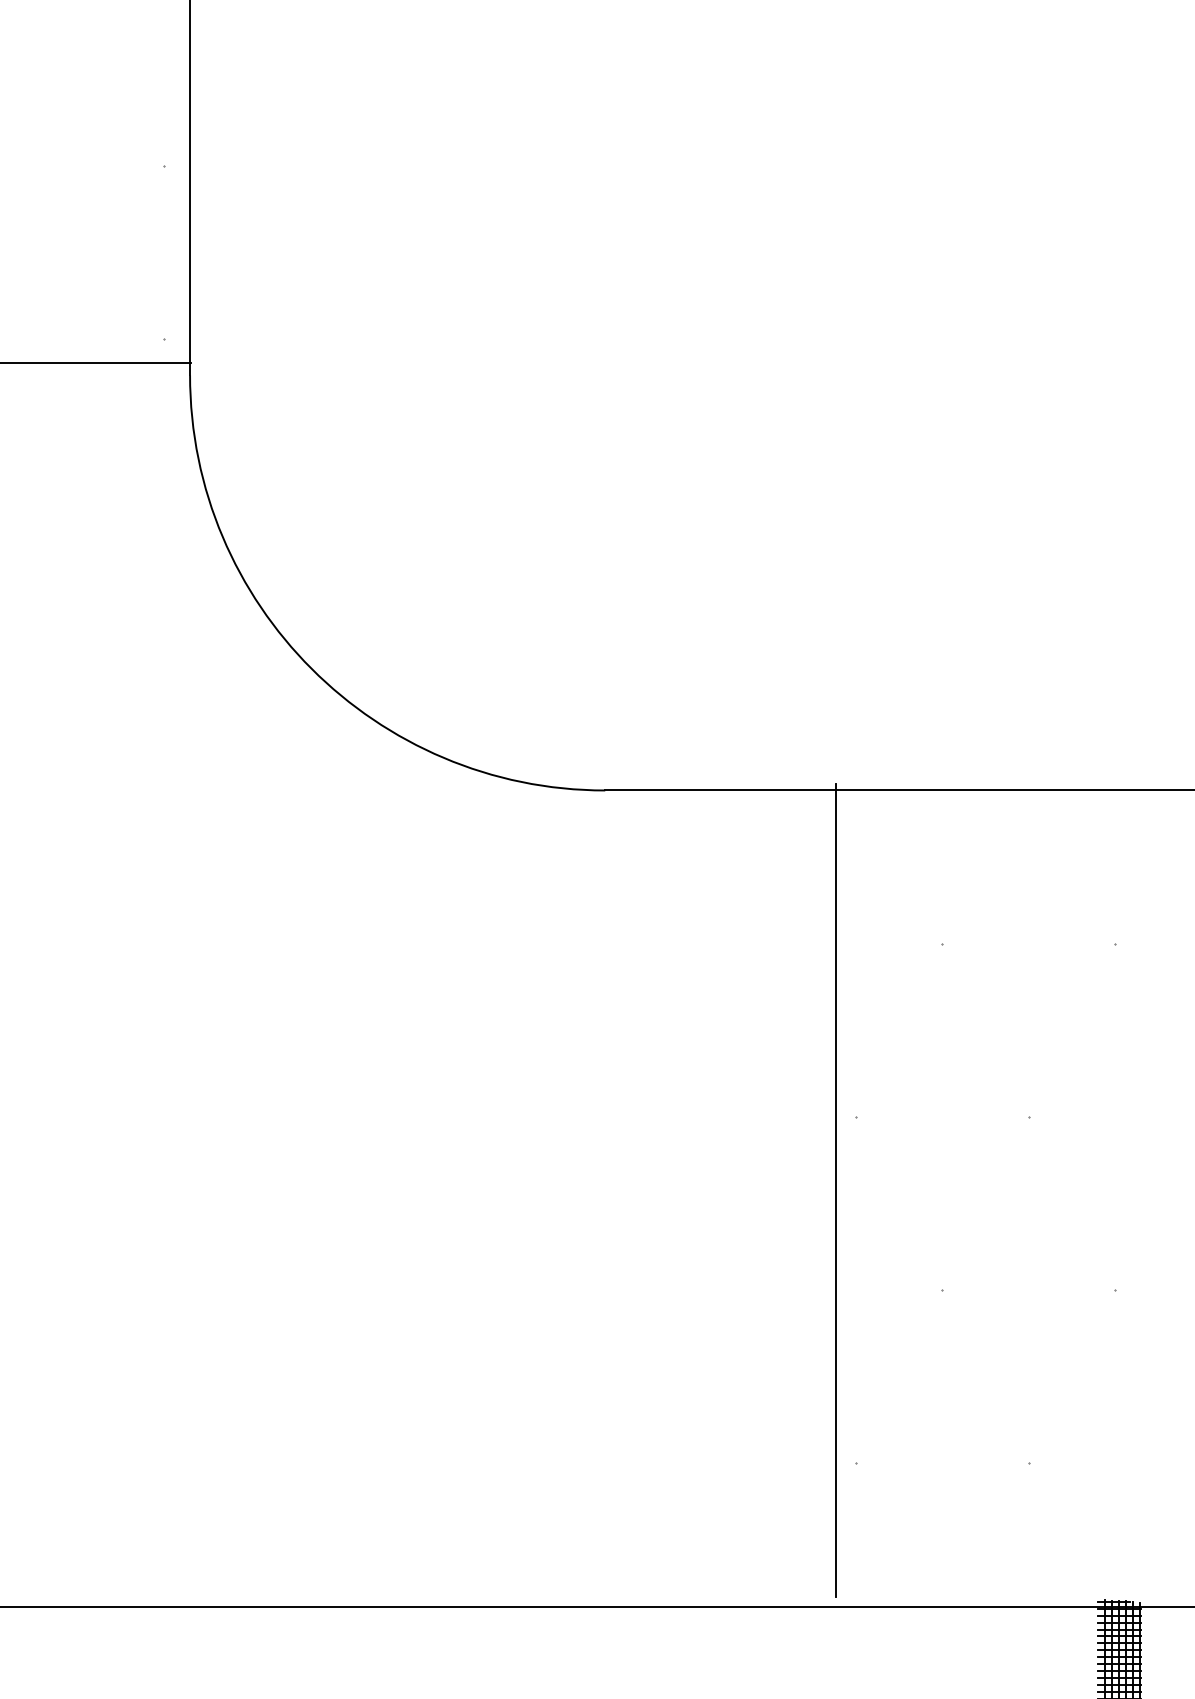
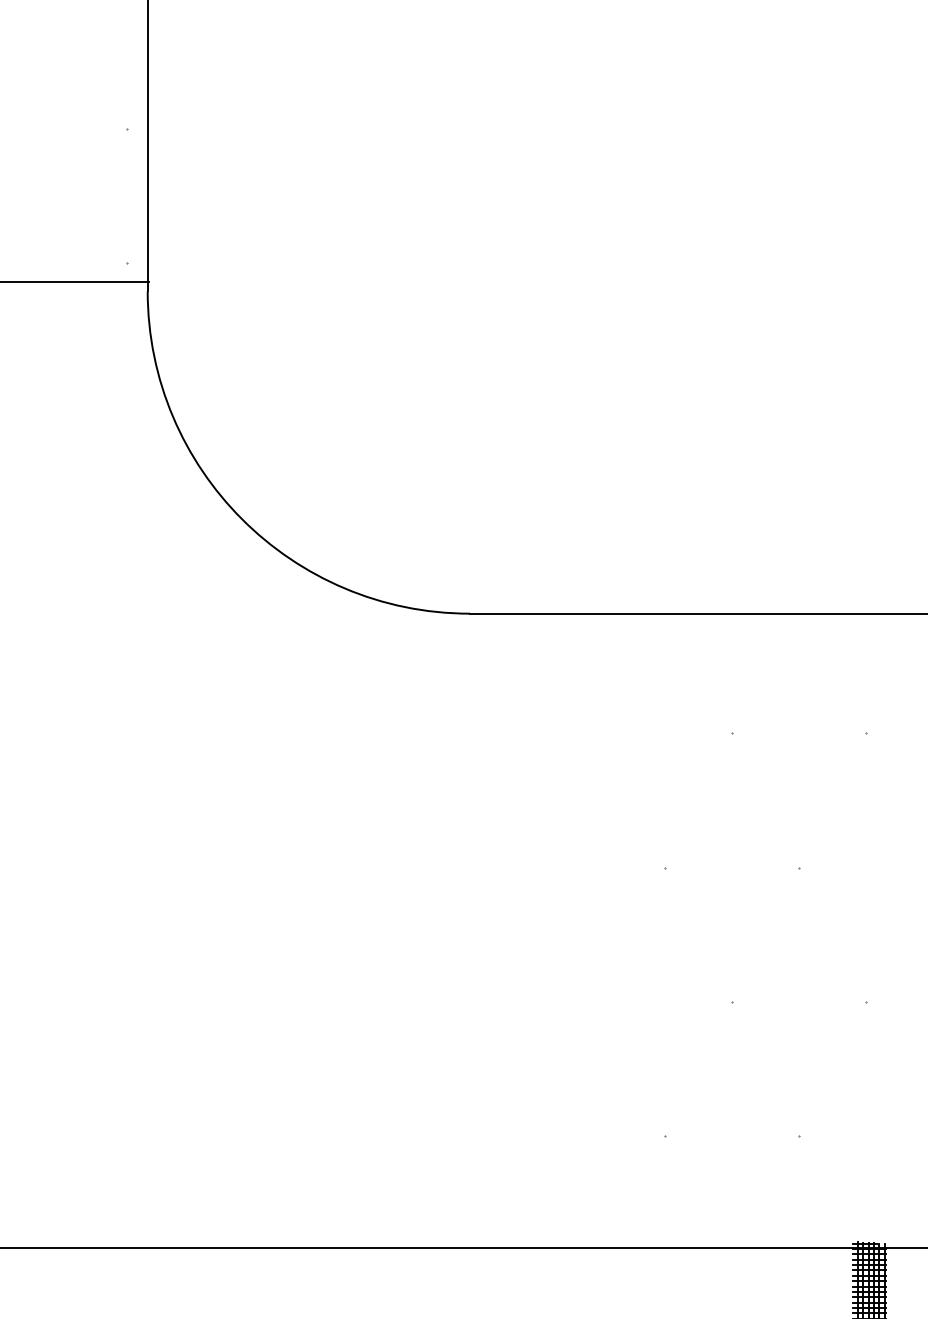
line: (836, 1190) -> (649, 924), removed

